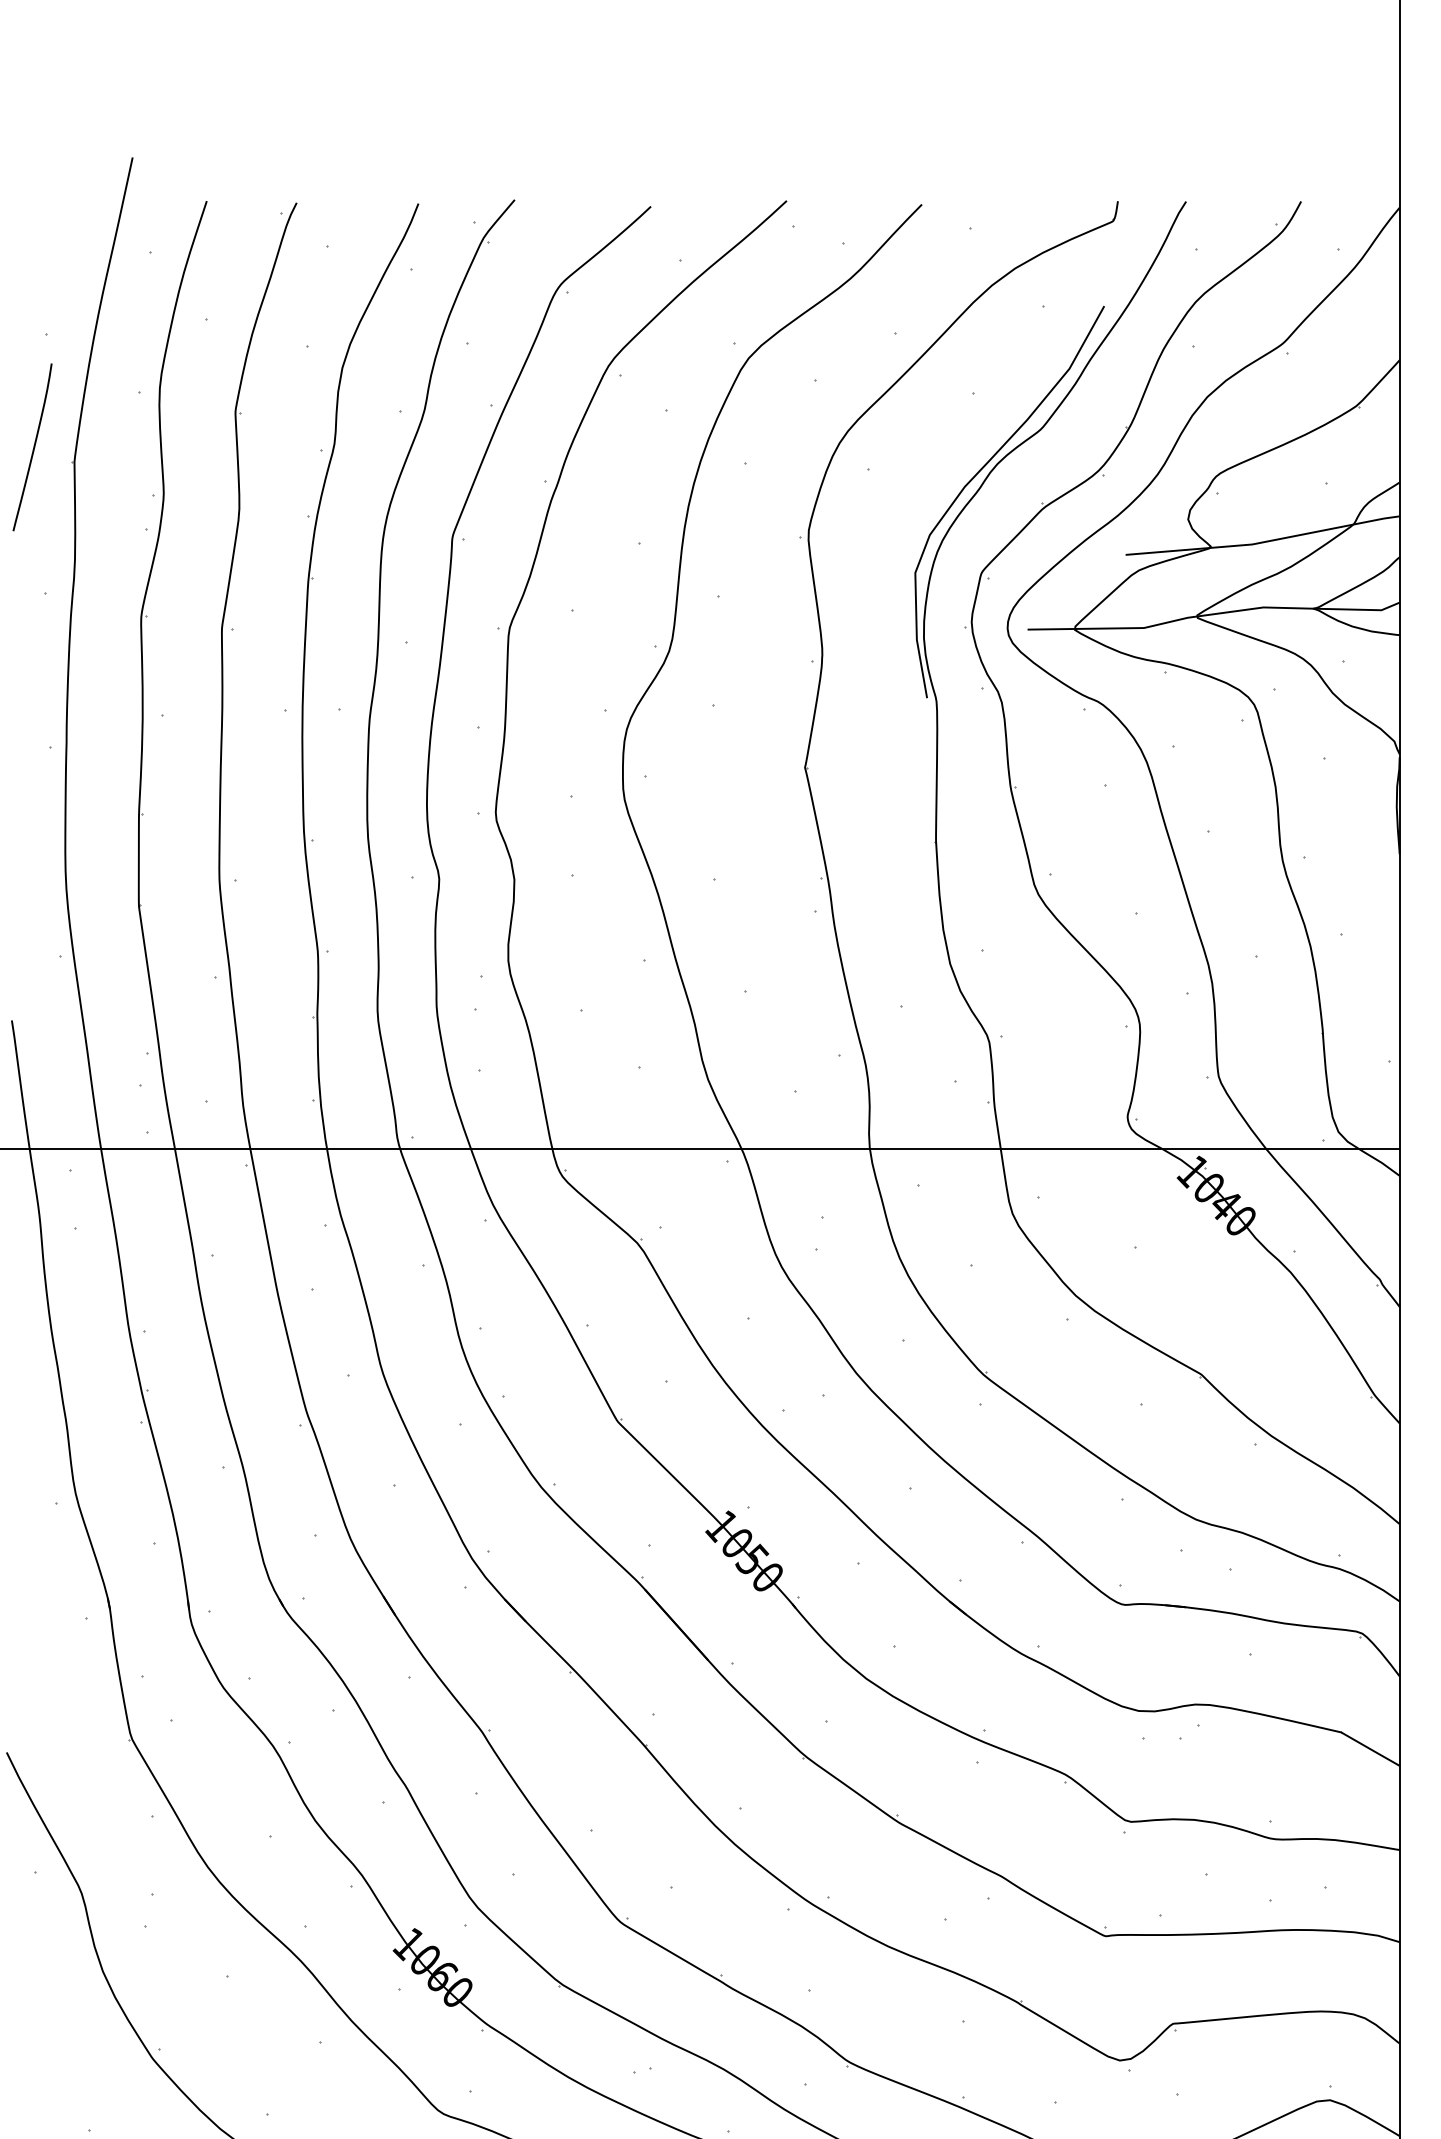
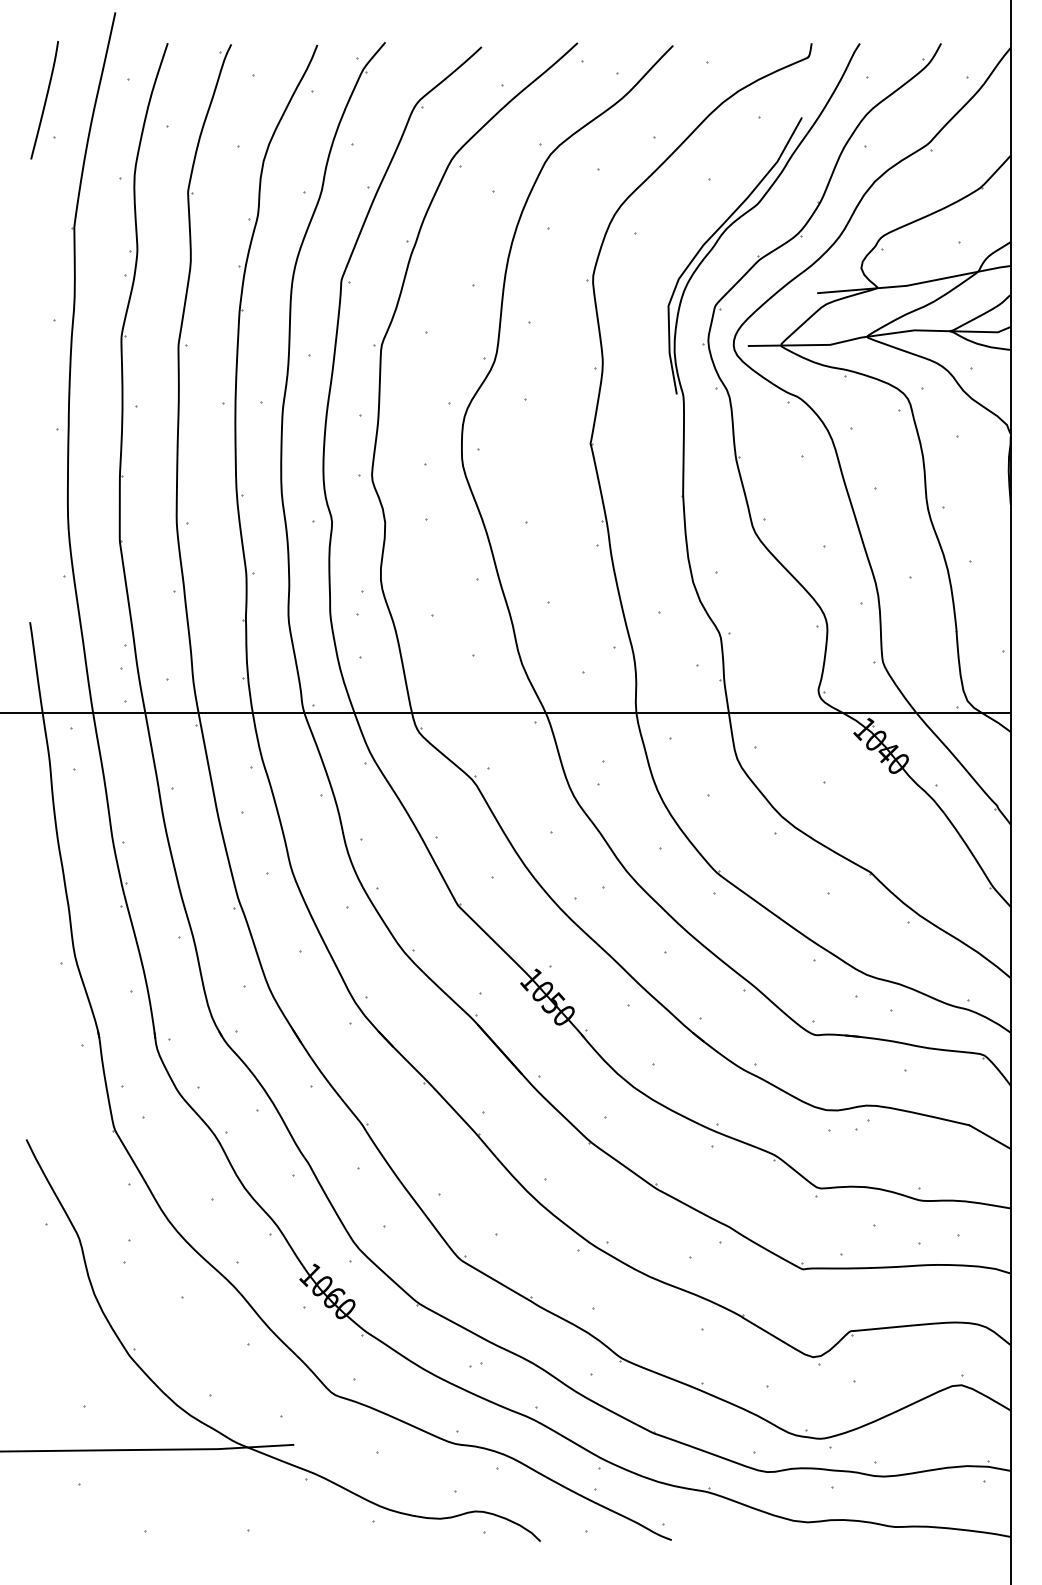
curve: (32, 447) -> (44, 100), moved

